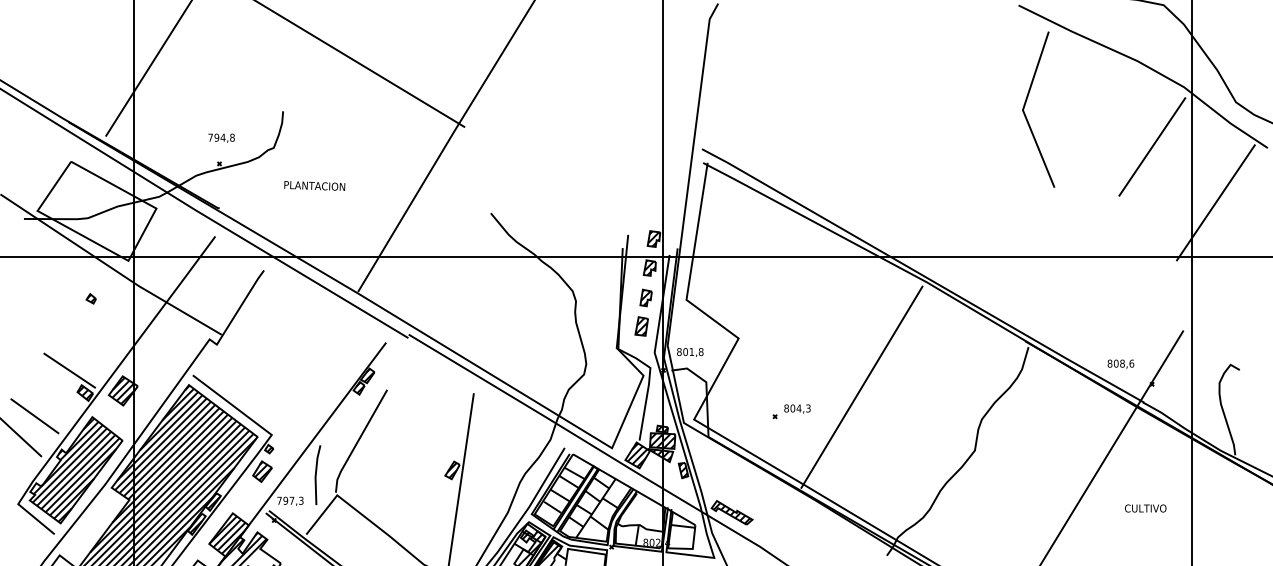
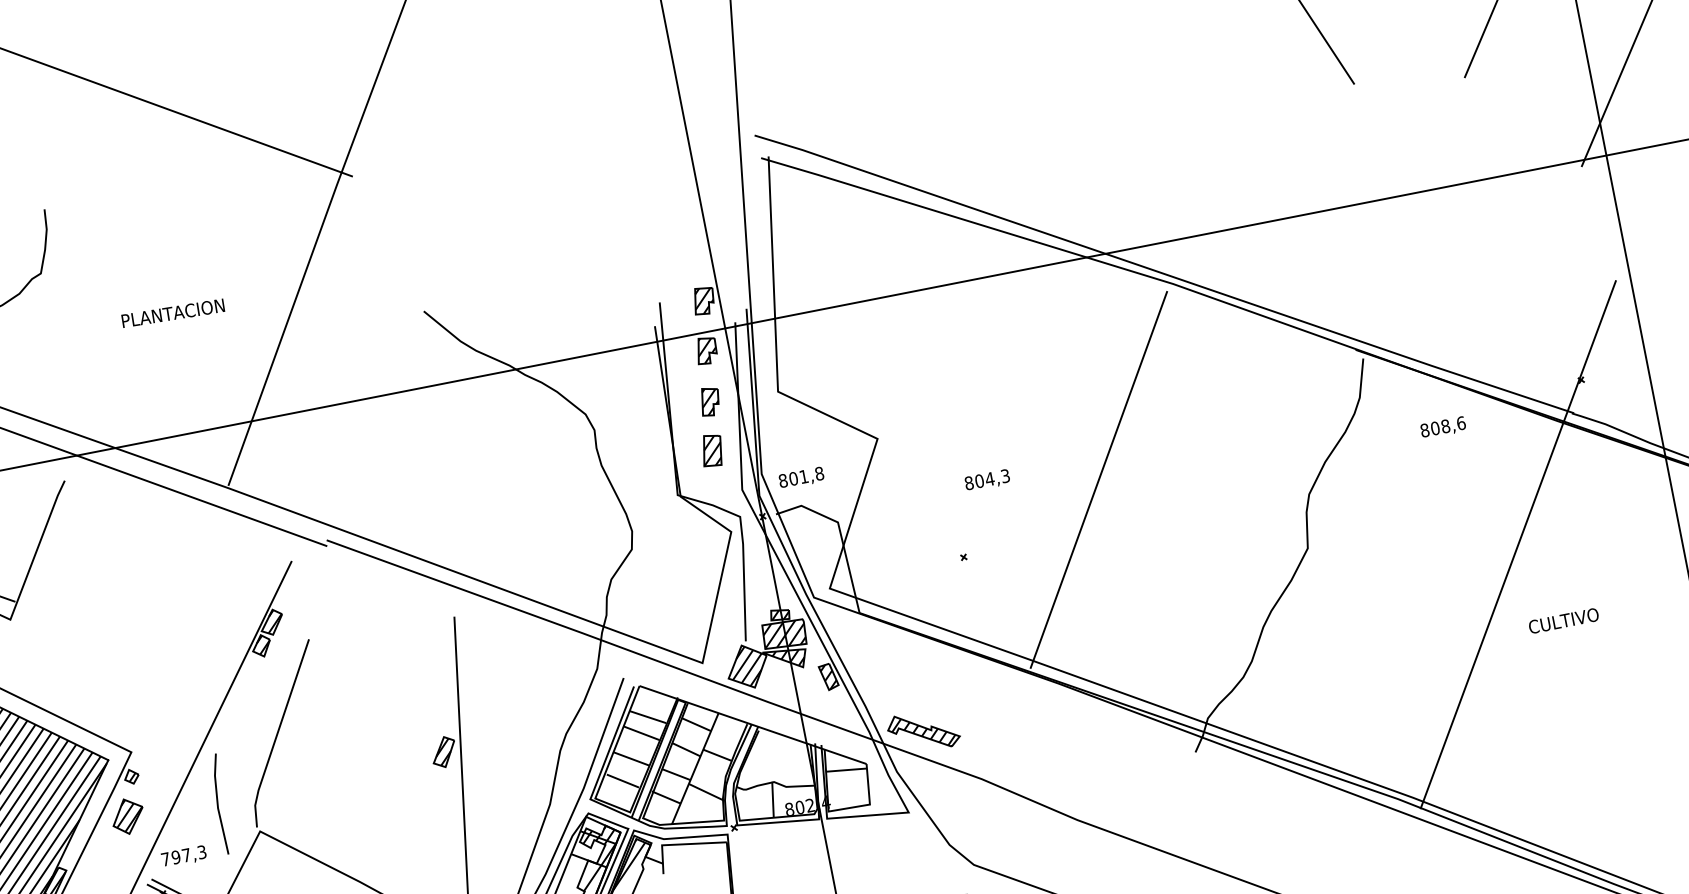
text: (314, 185) -> (172, 312), moved
text: (1120, 363) -> (1442, 426), moved
text: (797, 408) -> (987, 479), moved
text: (1145, 508) -> (1563, 620), moved

